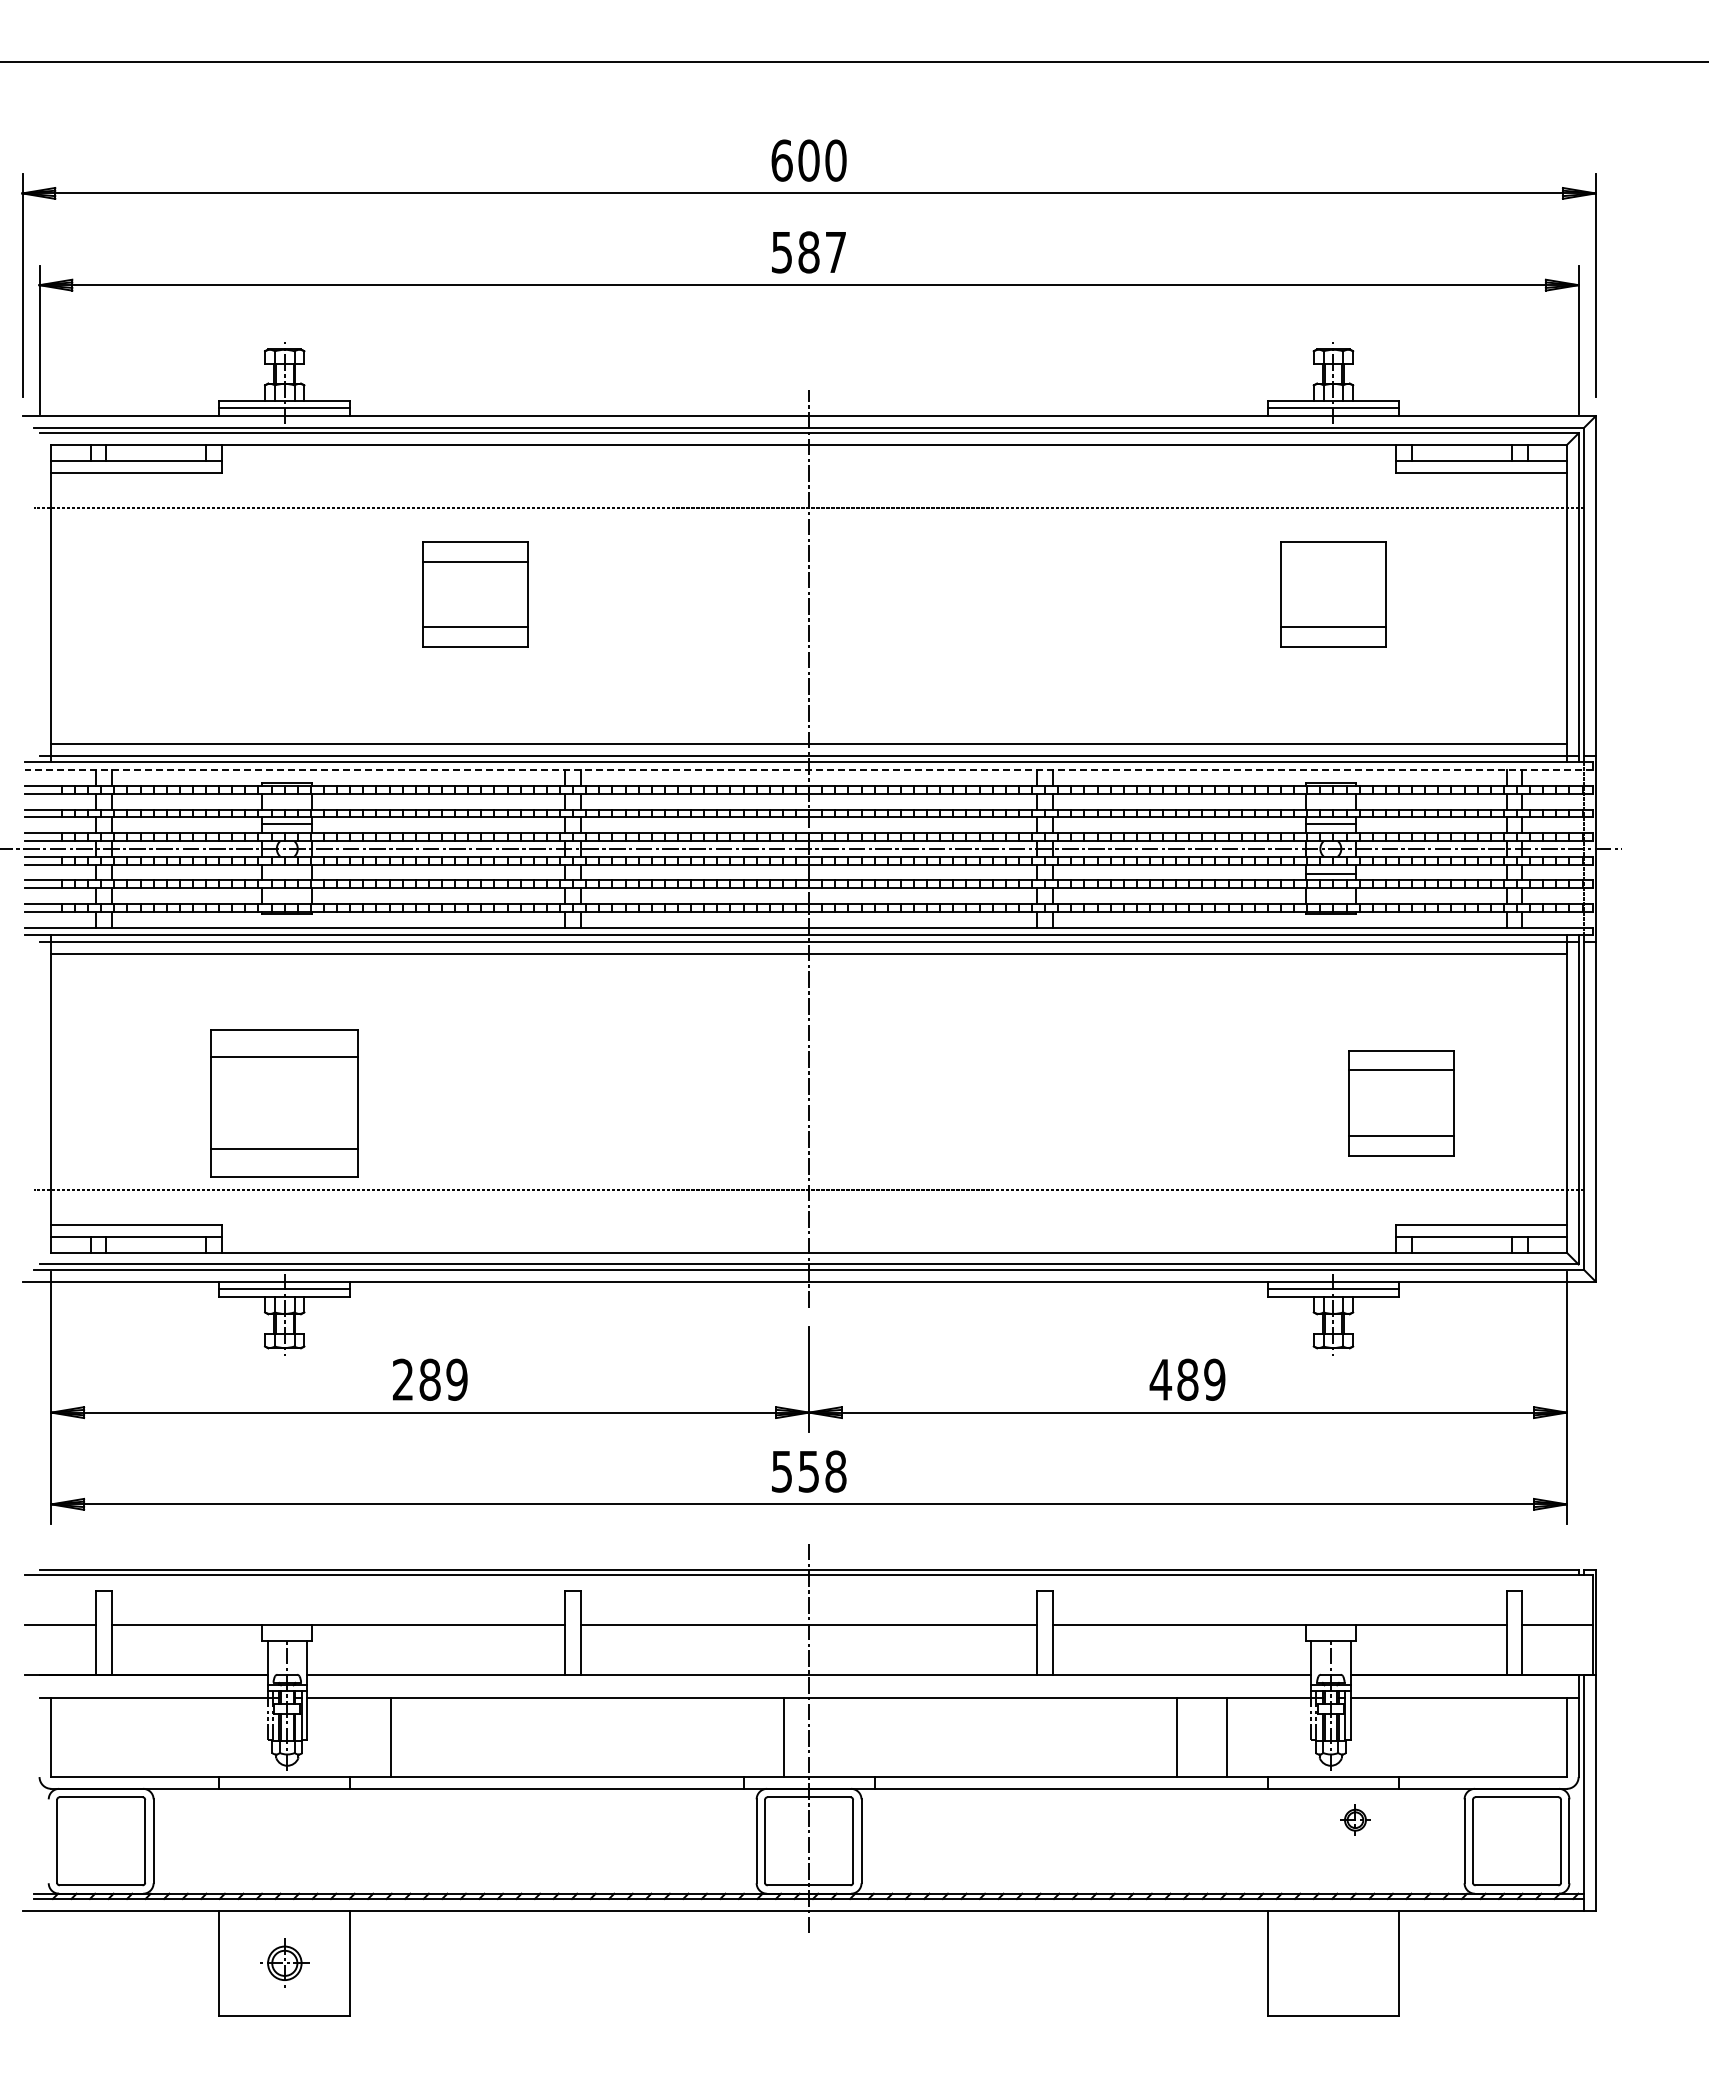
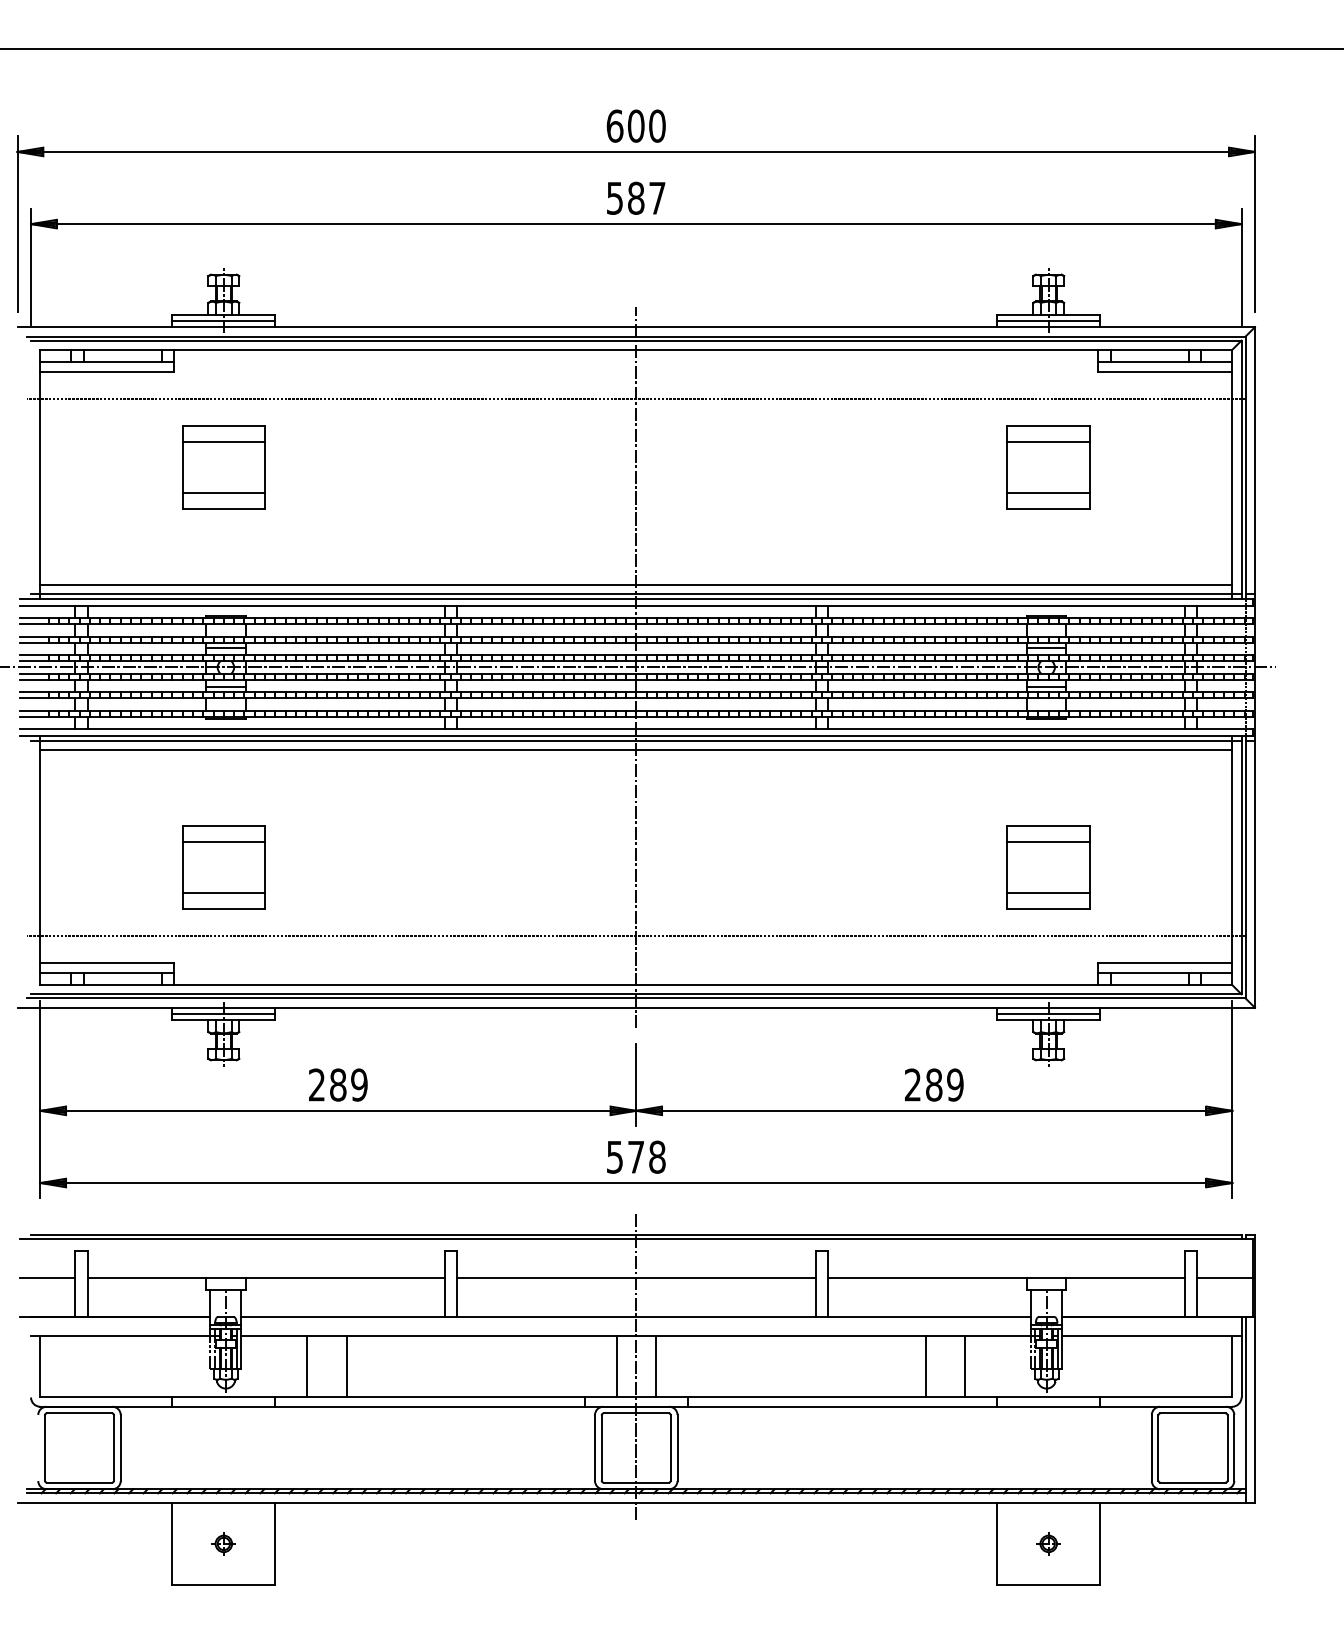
line: (1333, 561) -> (1048, 441), added
part: (475, 594) -> (223, 467), moved
line: (809, 770) -> (636, 605), dashed -> solid
line: (287, 873) -> (226, 686), added
part: (284, 1103) -> (223, 867), size x0.71
part: (1401, 1103) -> (1048, 867), moved
text: (1160, 1379) -> (912, 1084), 489 -> 289
text: (808, 1471) -> (635, 1157), 558 -> 578
line: (440, 1737) -> (346, 1366), added
line: (834, 1737) -> (656, 1366), added
part: (1355, 1819) -> (1048, 1543), moved
part: (284, 1962) -> (223, 1543), size x0.62

